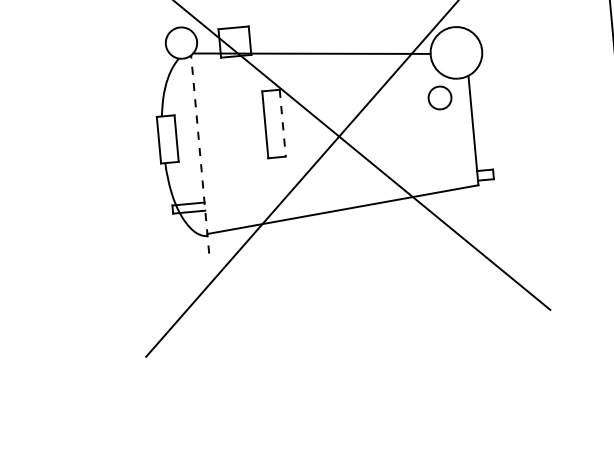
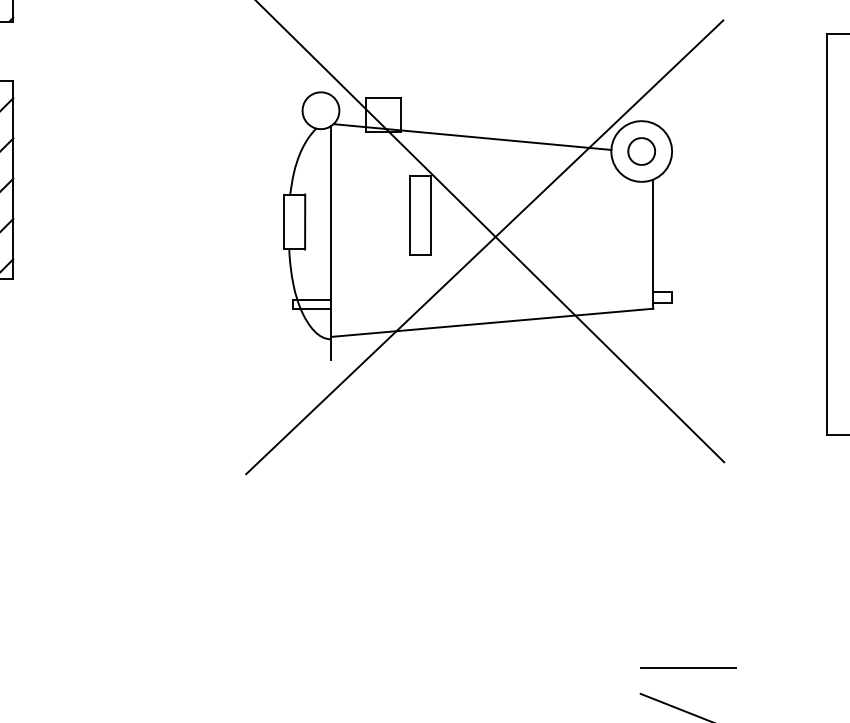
part: (439, 97) -> (641, 151), moved
line: (283, 123) -> (431, 215), dashed -> solid
line: (200, 154) -> (331, 243), dashed -> solid

